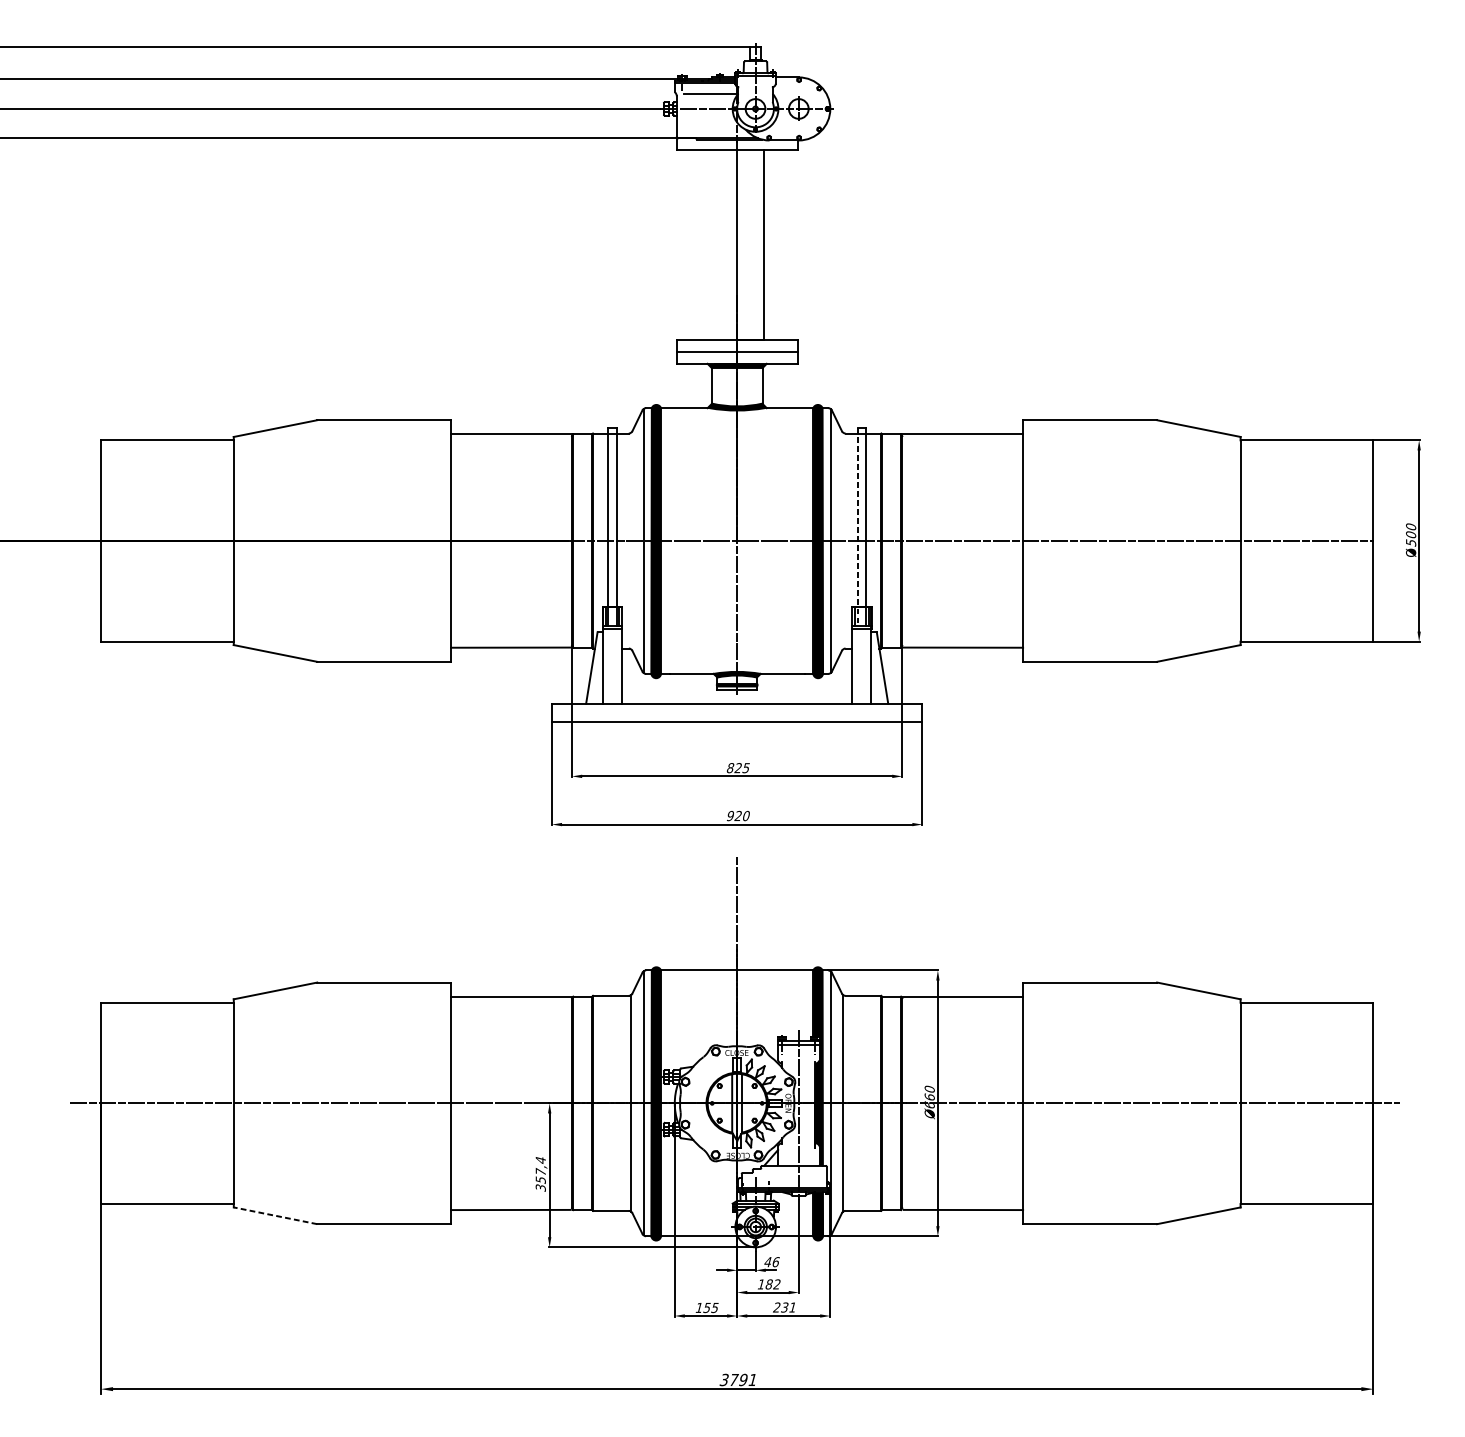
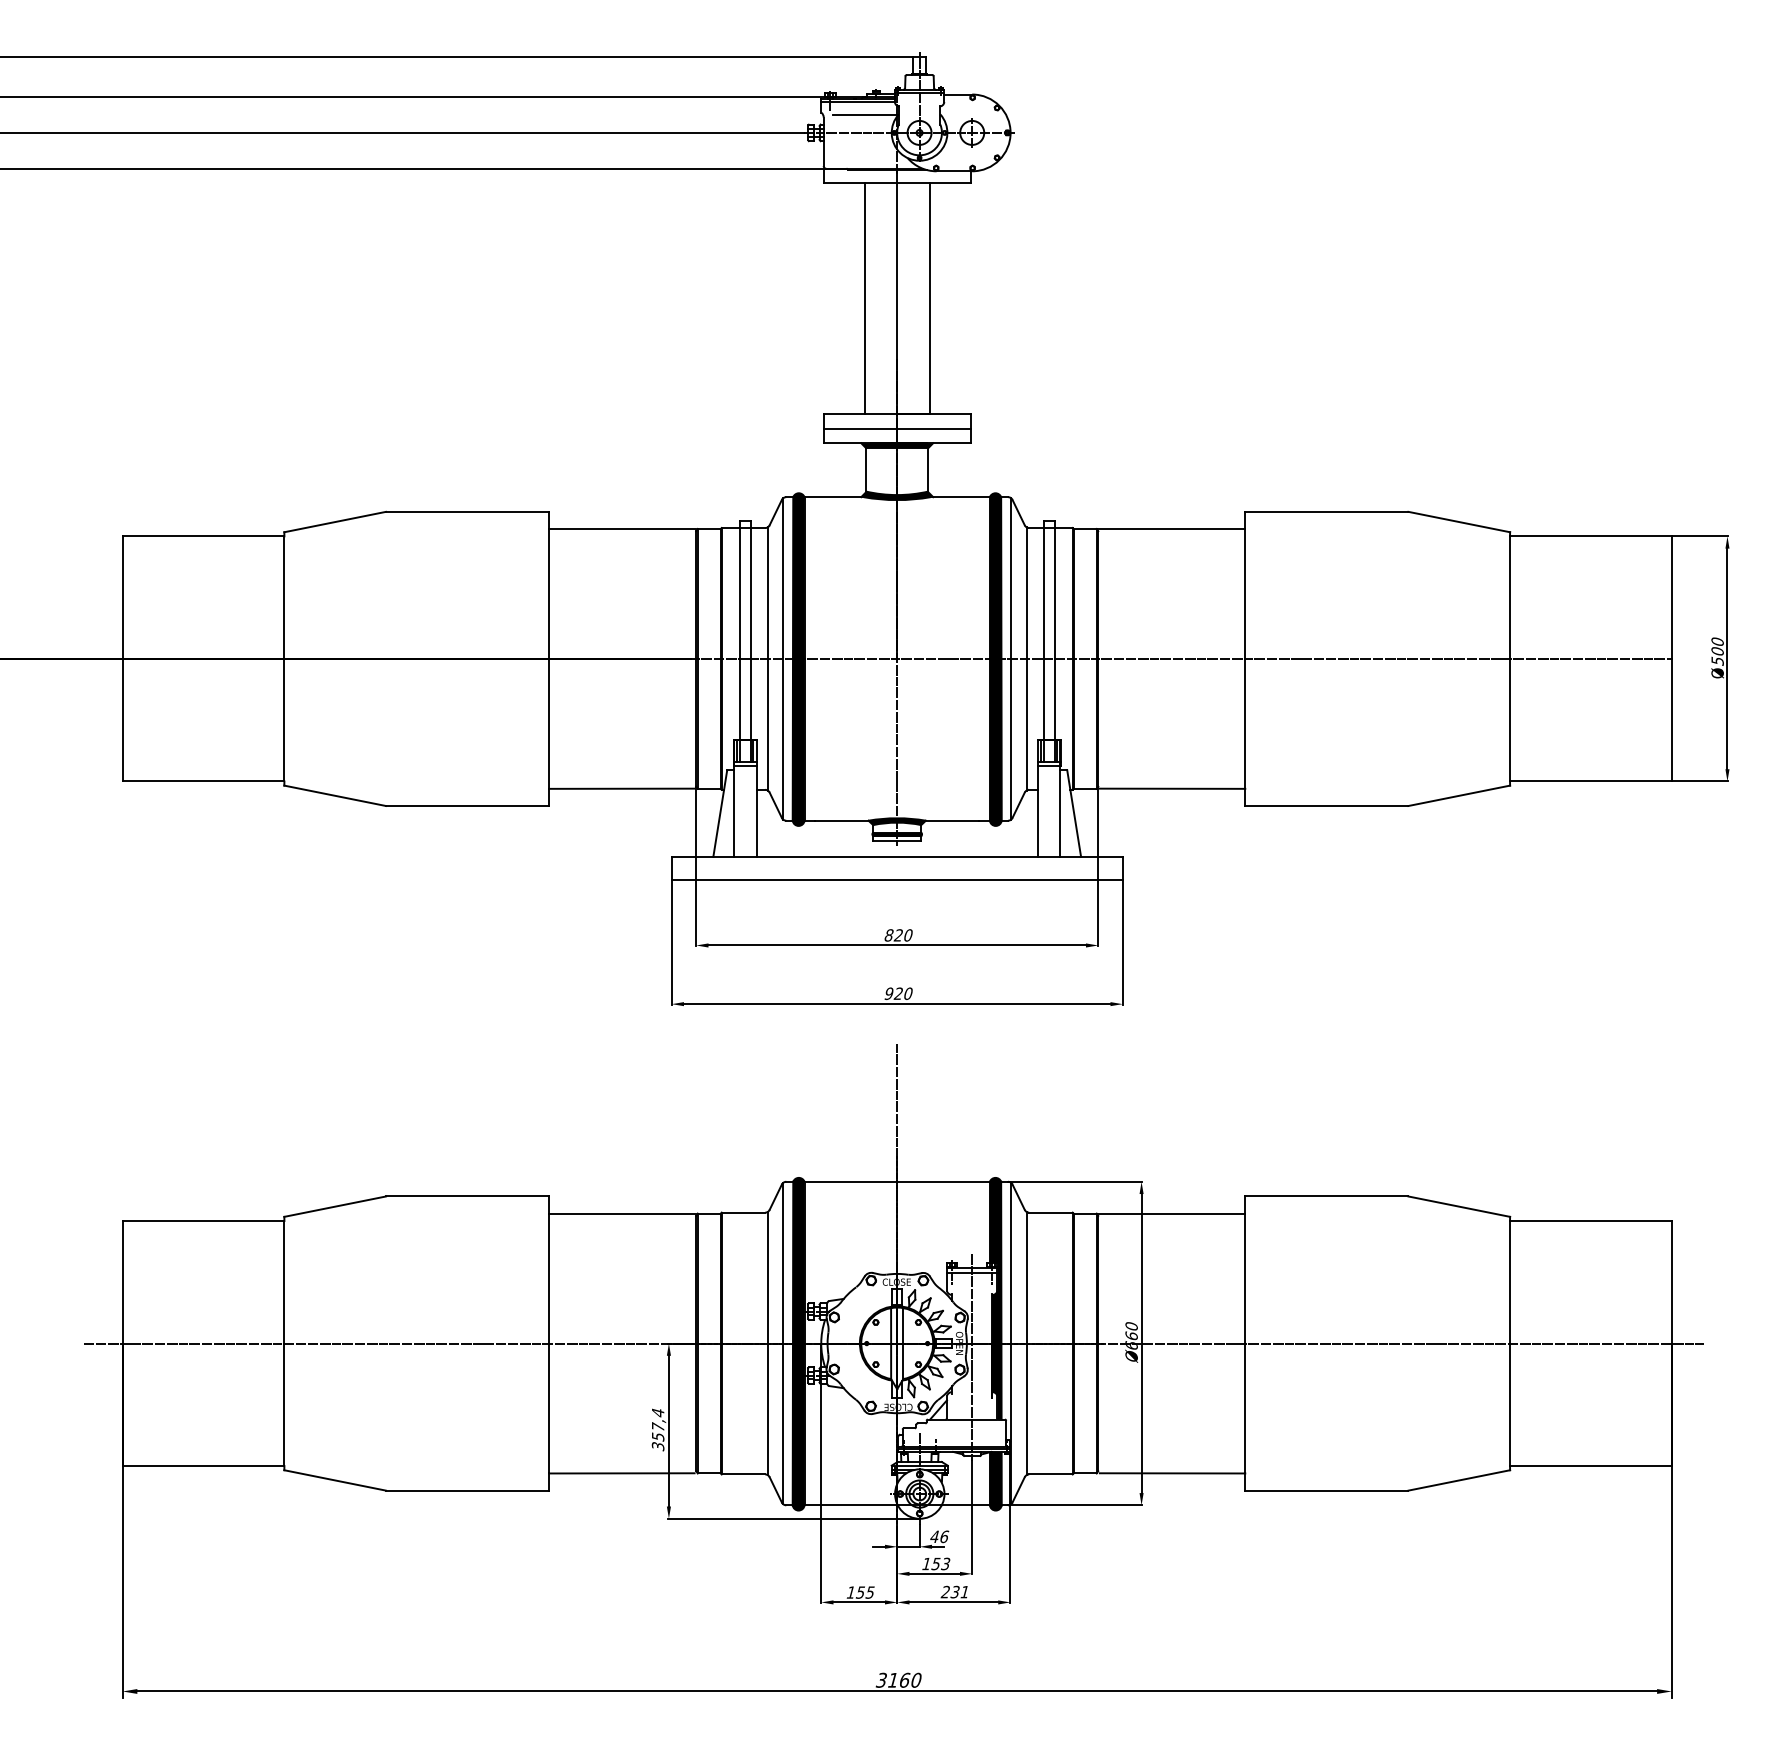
line: (710, 244) -> (864, 298), added
line: (857, 526) -> (1043, 641), dashed -> solid
line: (630, 540) -> (767, 658), added
line: (843, 540) -> (1026, 658), added
text: (745, 768) -> (907, 935), 825 -> 820
line: (275, 1215) -> (335, 1480), dashed -> solid
text: (772, 1284) -> (940, 1563), 182 -> 153
text: (743, 1379) -> (904, 1679), 3791 -> 3160

